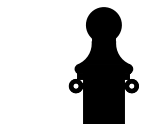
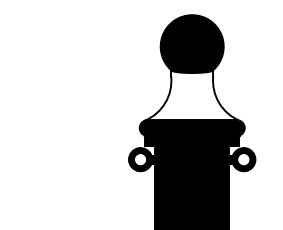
fill: (103, 50) -> (191, 93), removed

